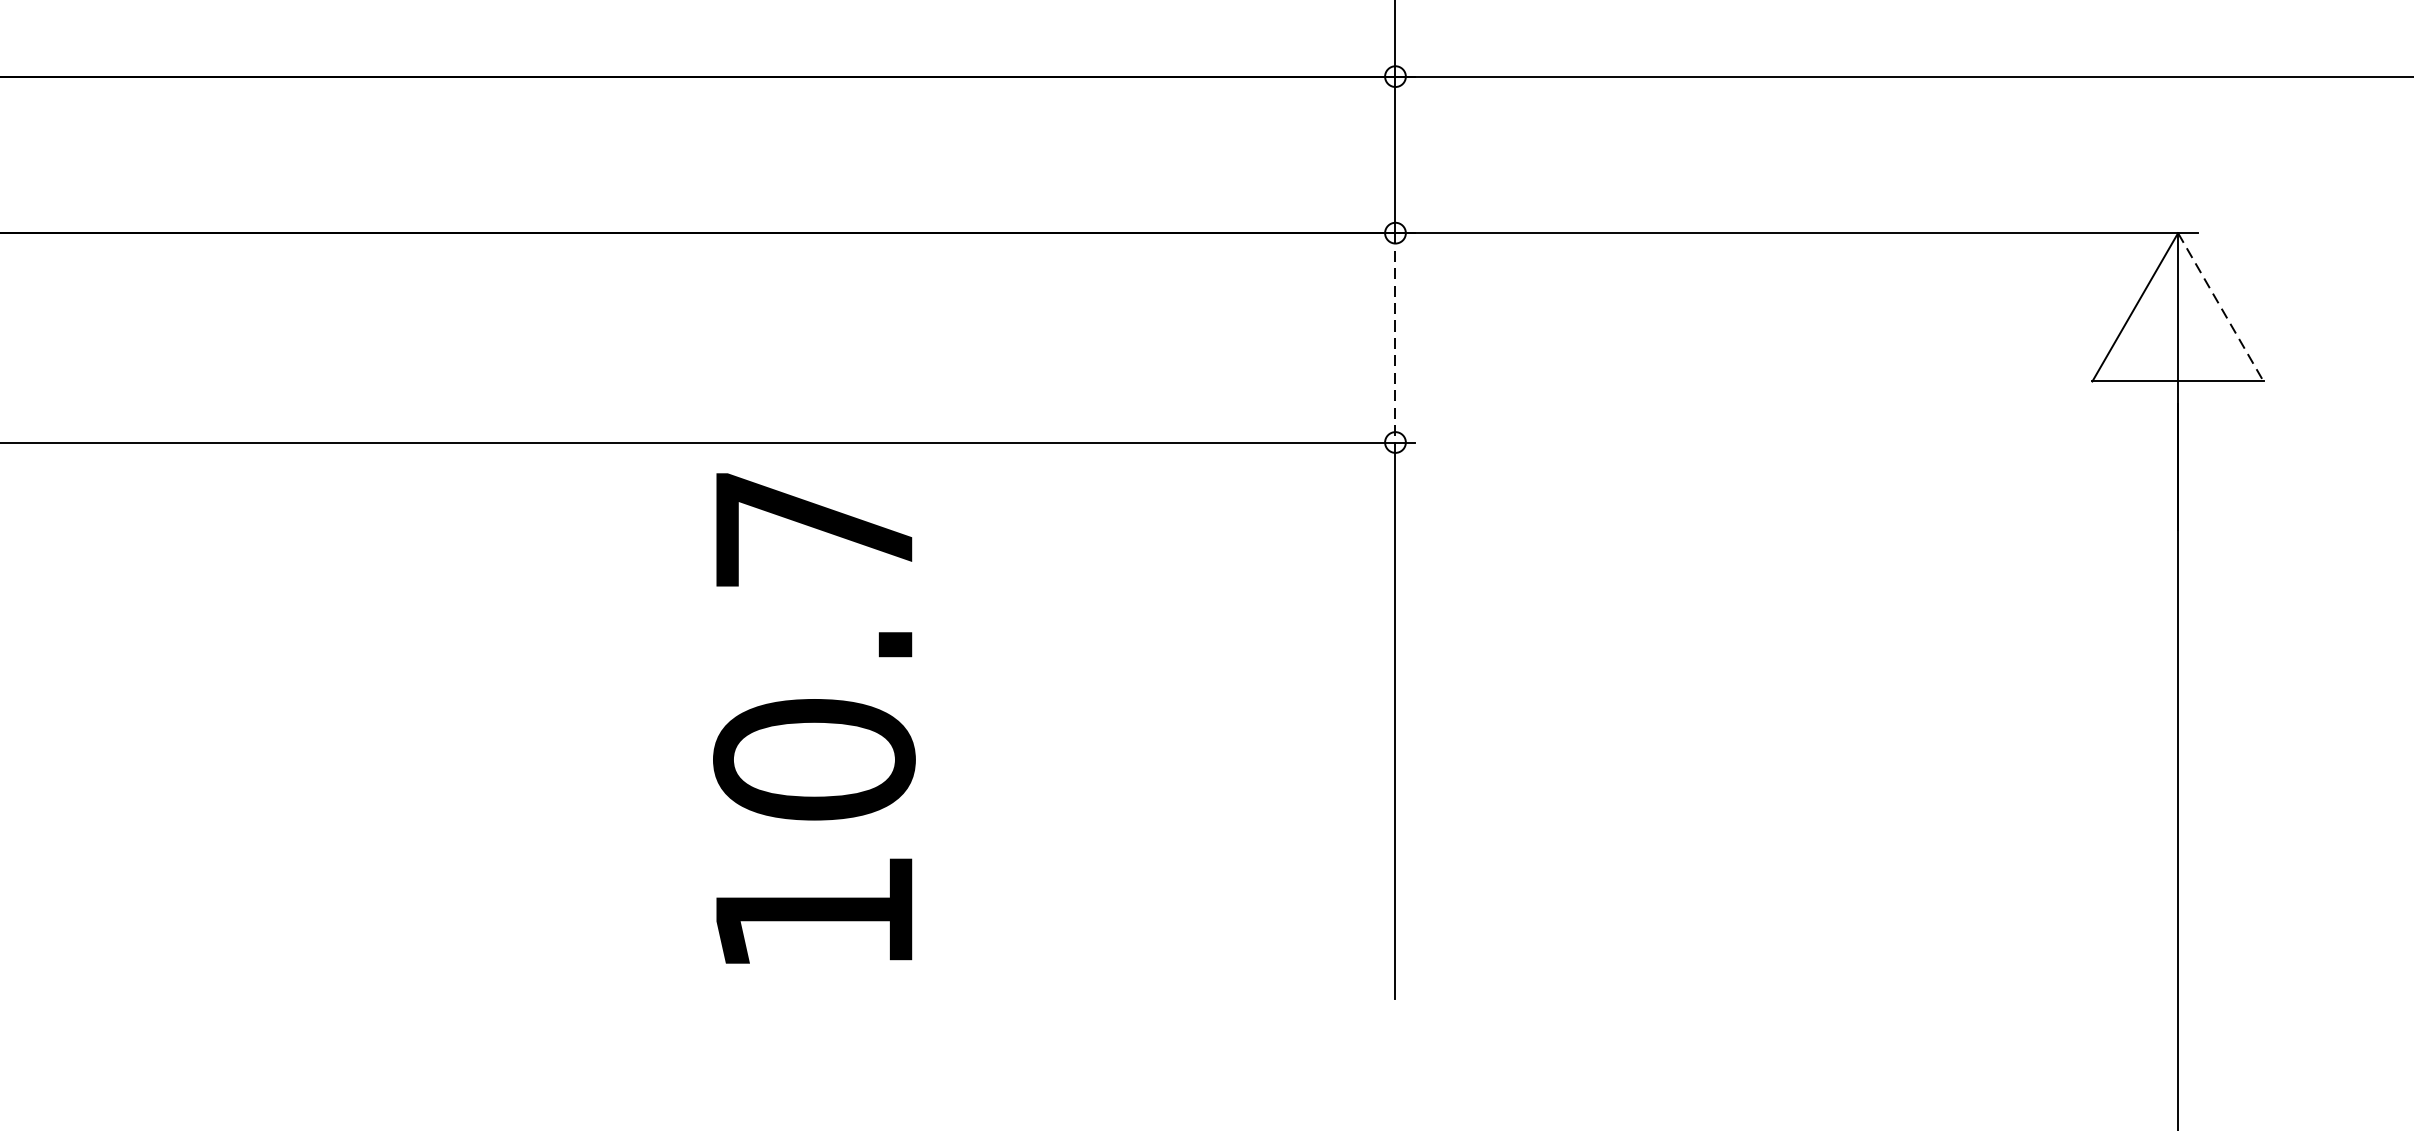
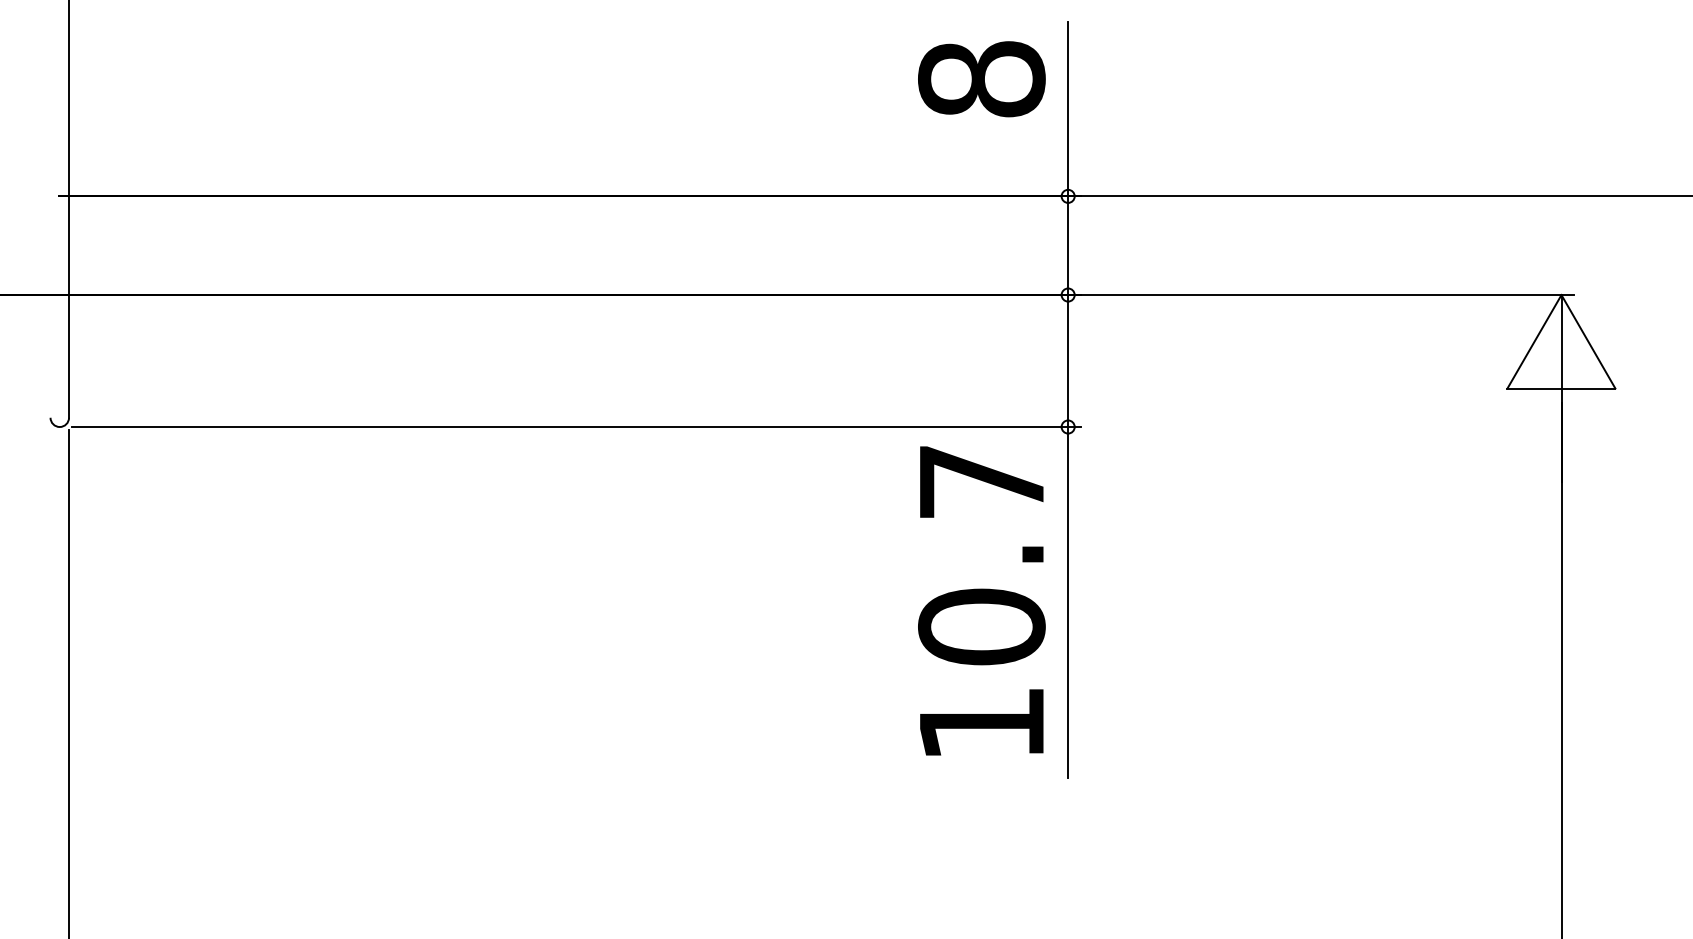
line: (2220, 306) -> (1588, 341), dashed -> solid
line: (1396, 338) -> (1068, 361), dashed -> solid
text: (813, 717) -> (981, 600), moved

